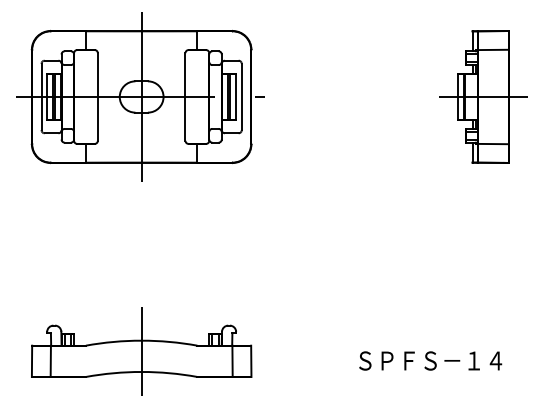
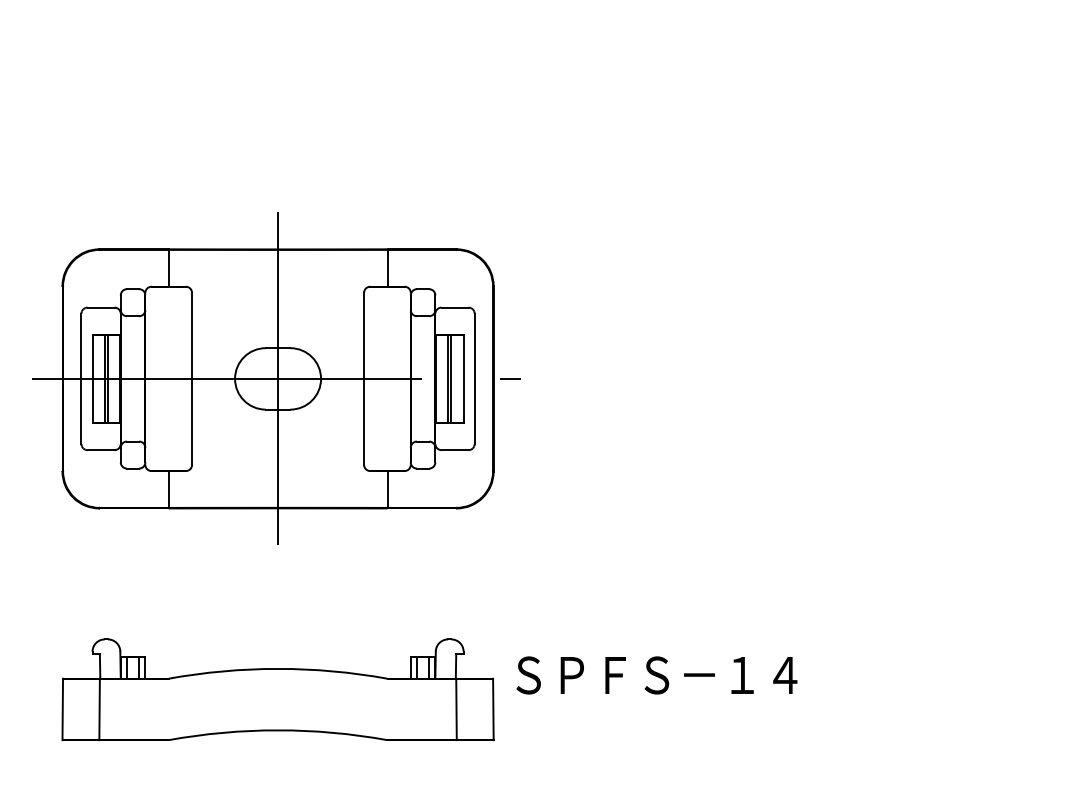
part: (140, 96) -> (275, 377), moved
part: (483, 96) -> (949, 189), removed
line: (141, 350) -> (277, 688), removed
text: (430, 360) -> (656, 674), moved

